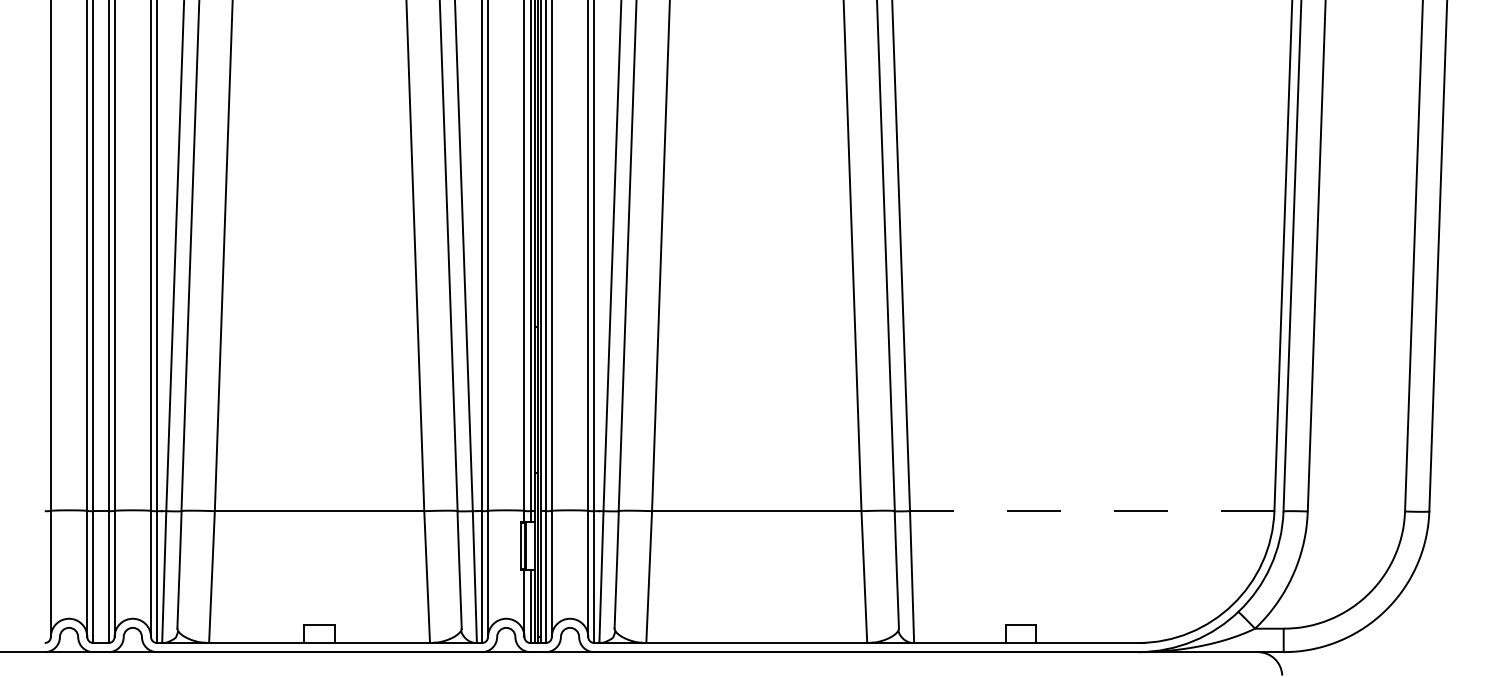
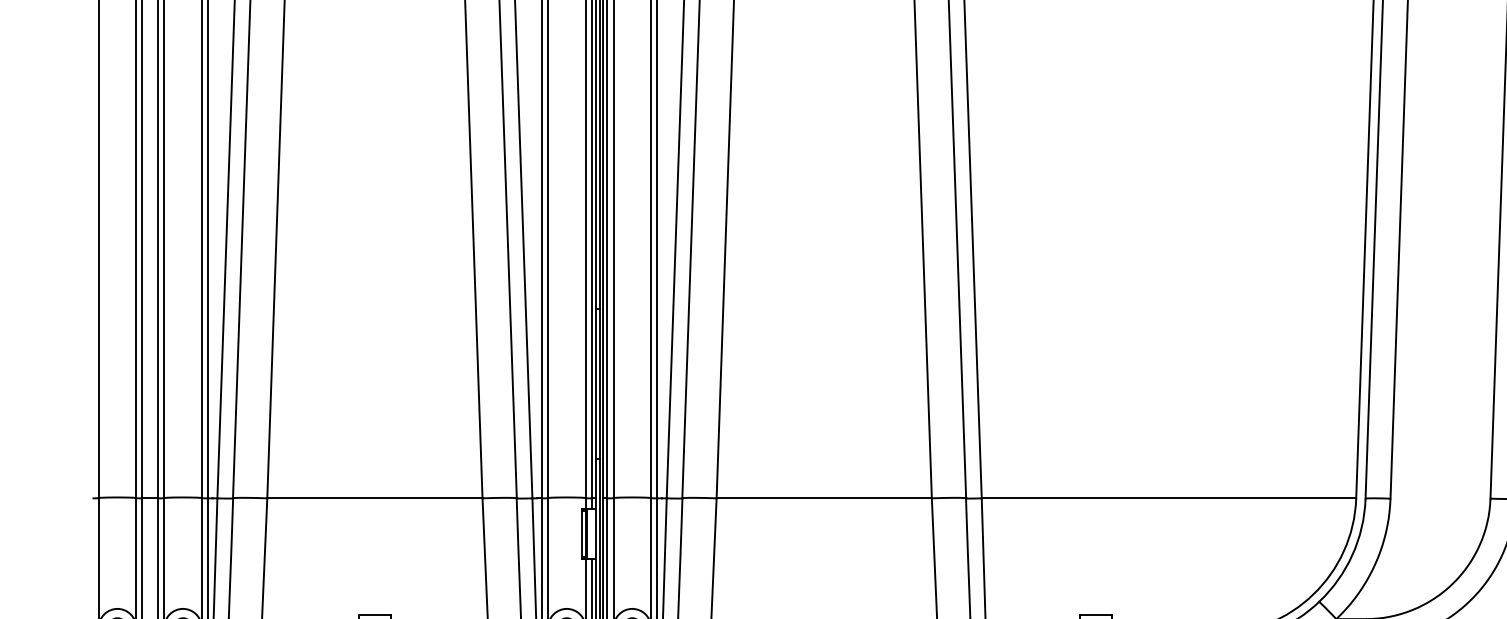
line: (1091, 511) -> (1168, 498), dashed -> solid

